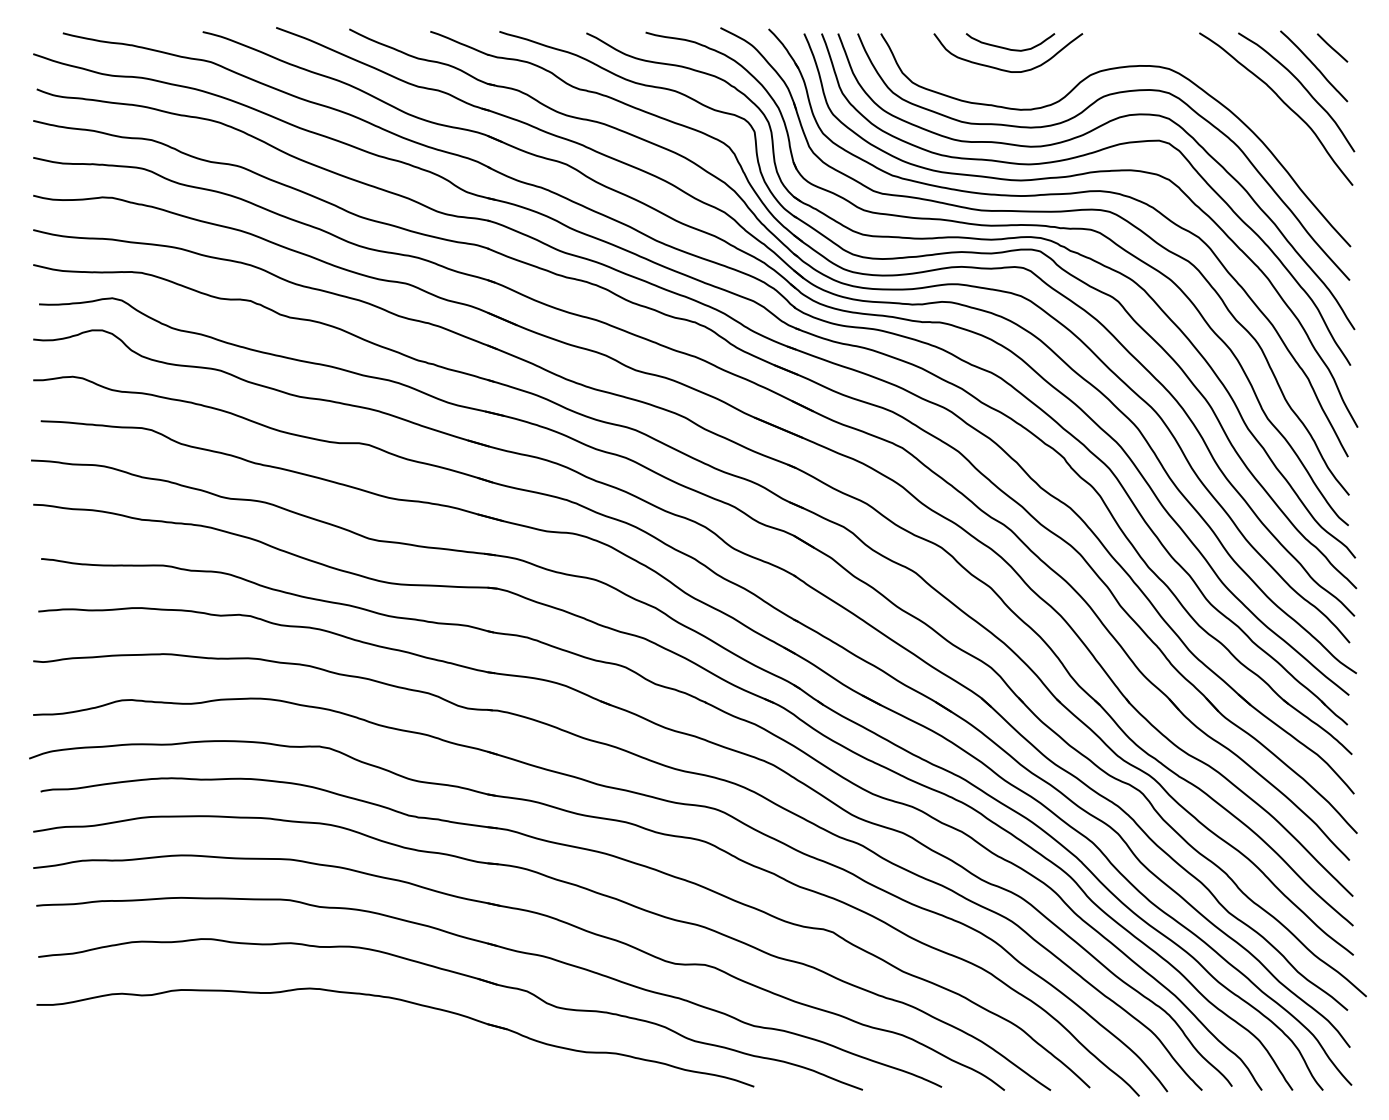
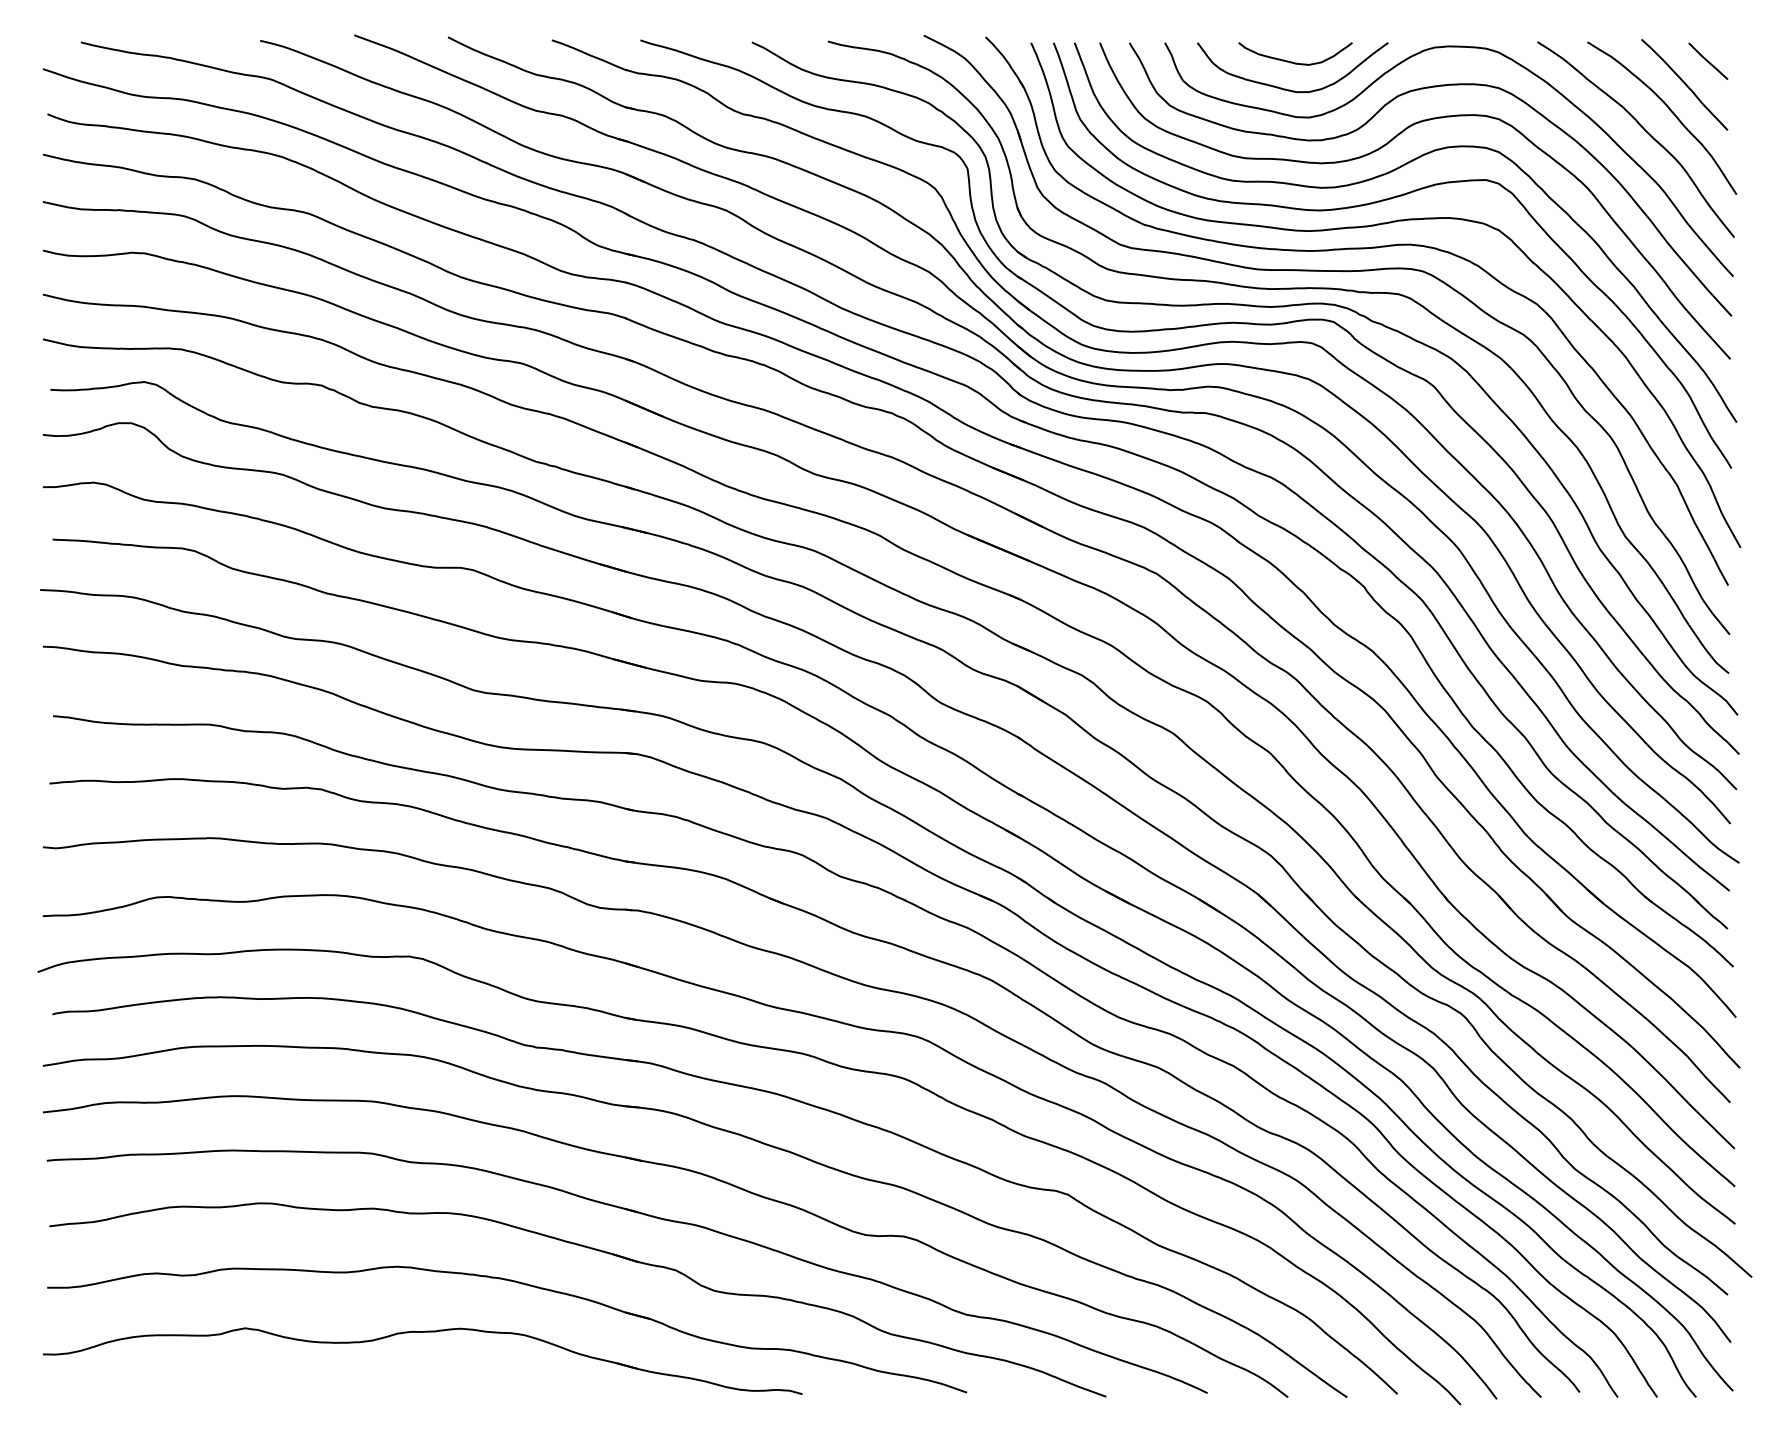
curve: (1083, 56) -> (1388, 72), added
part: (329, 1039) -> (422, 1332), added

